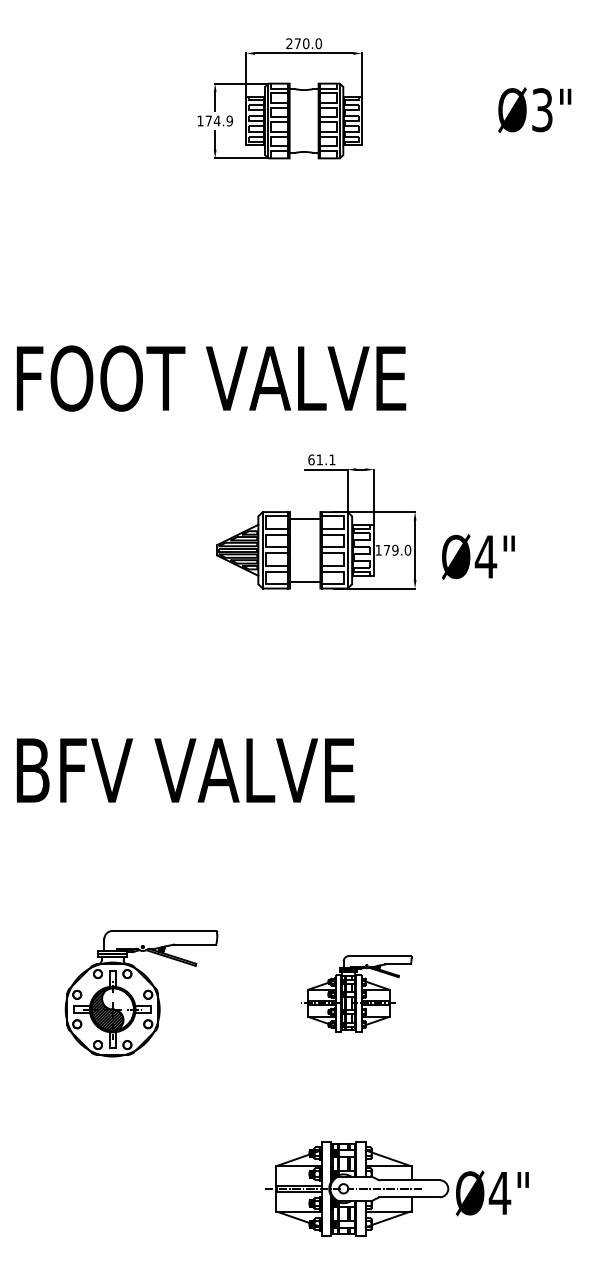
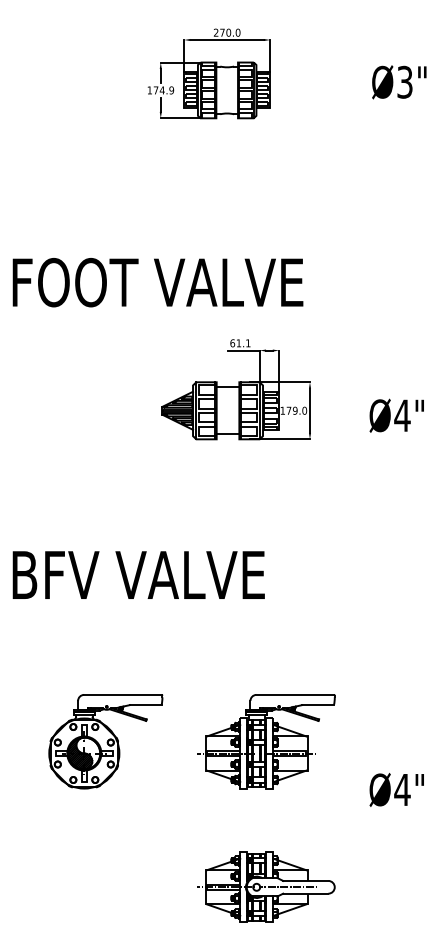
text: (477, 556) -> (396, 415), moved
part: (356, 993) -> (266, 741), size x1.67
text: (492, 1193) -> (396, 790), moved

